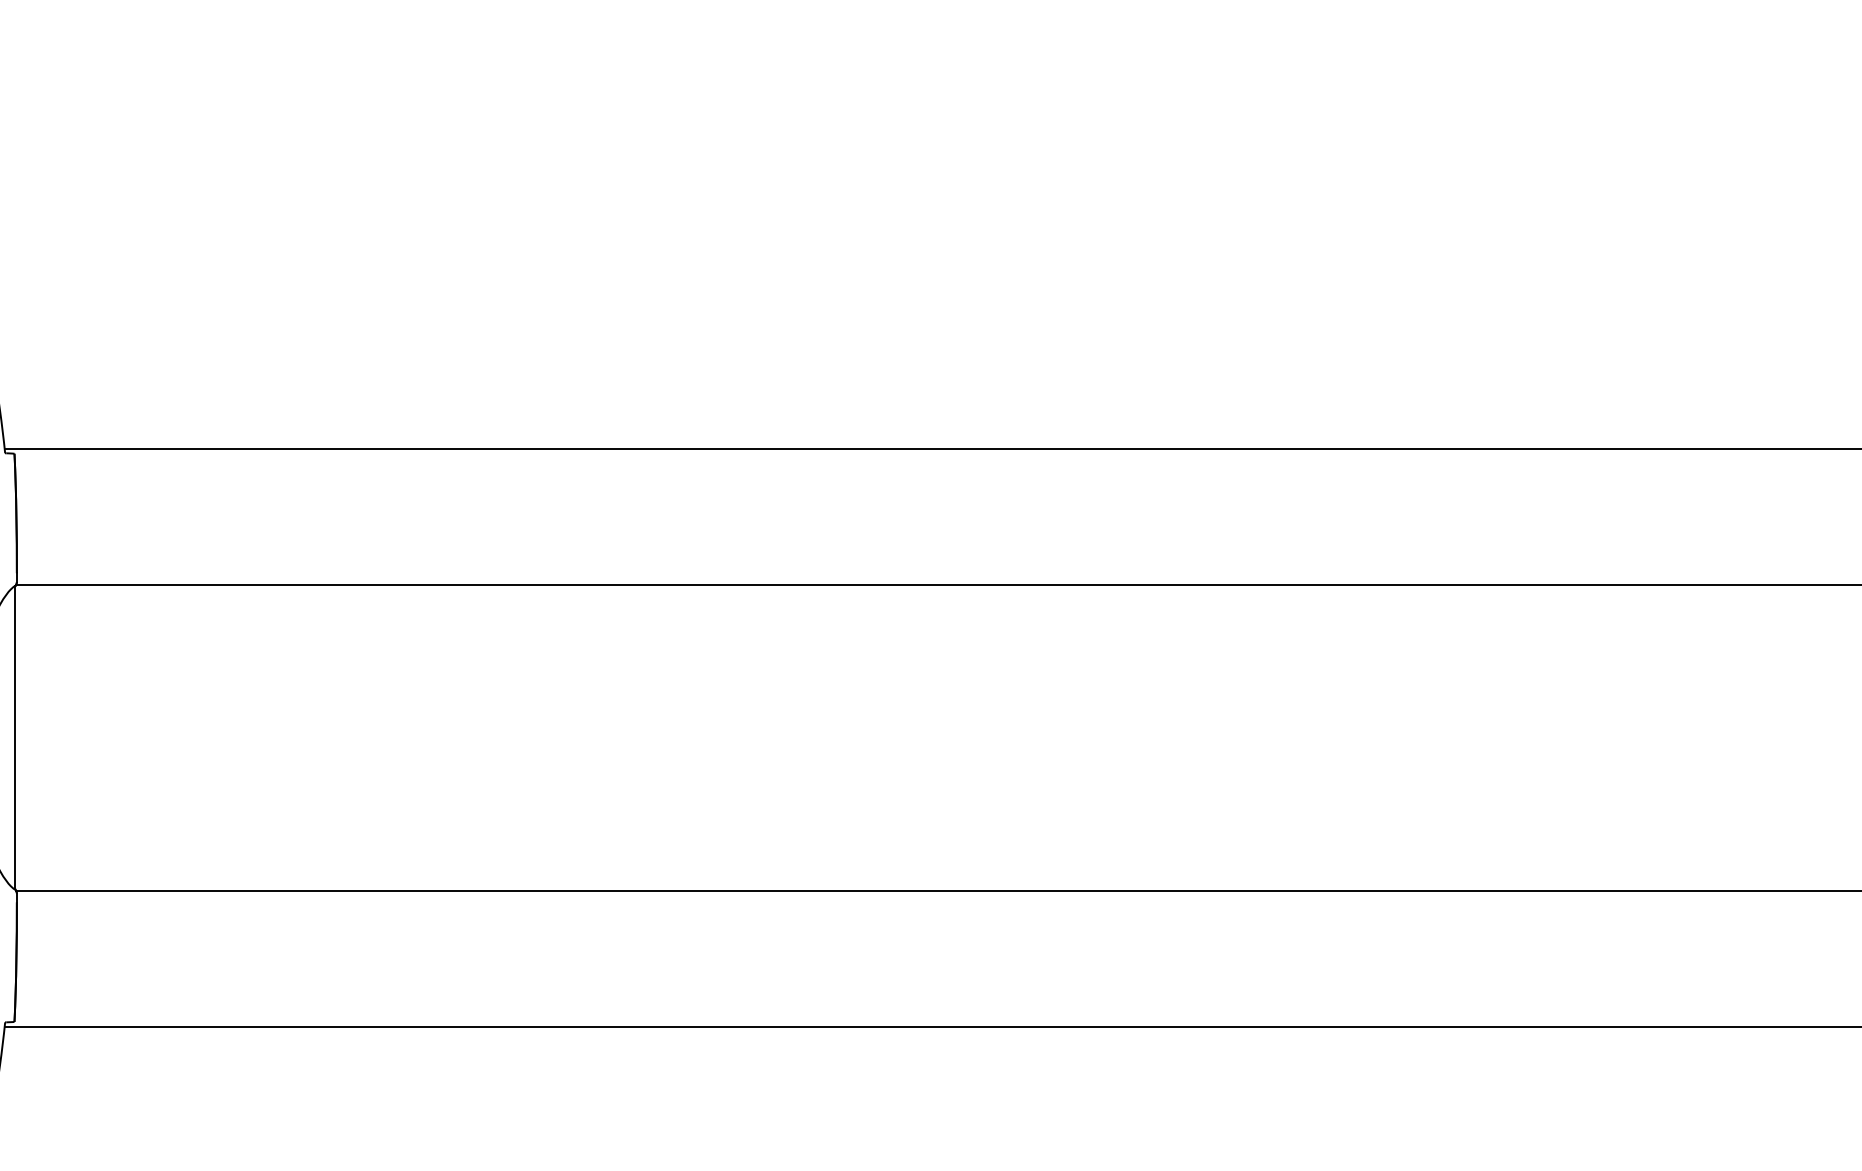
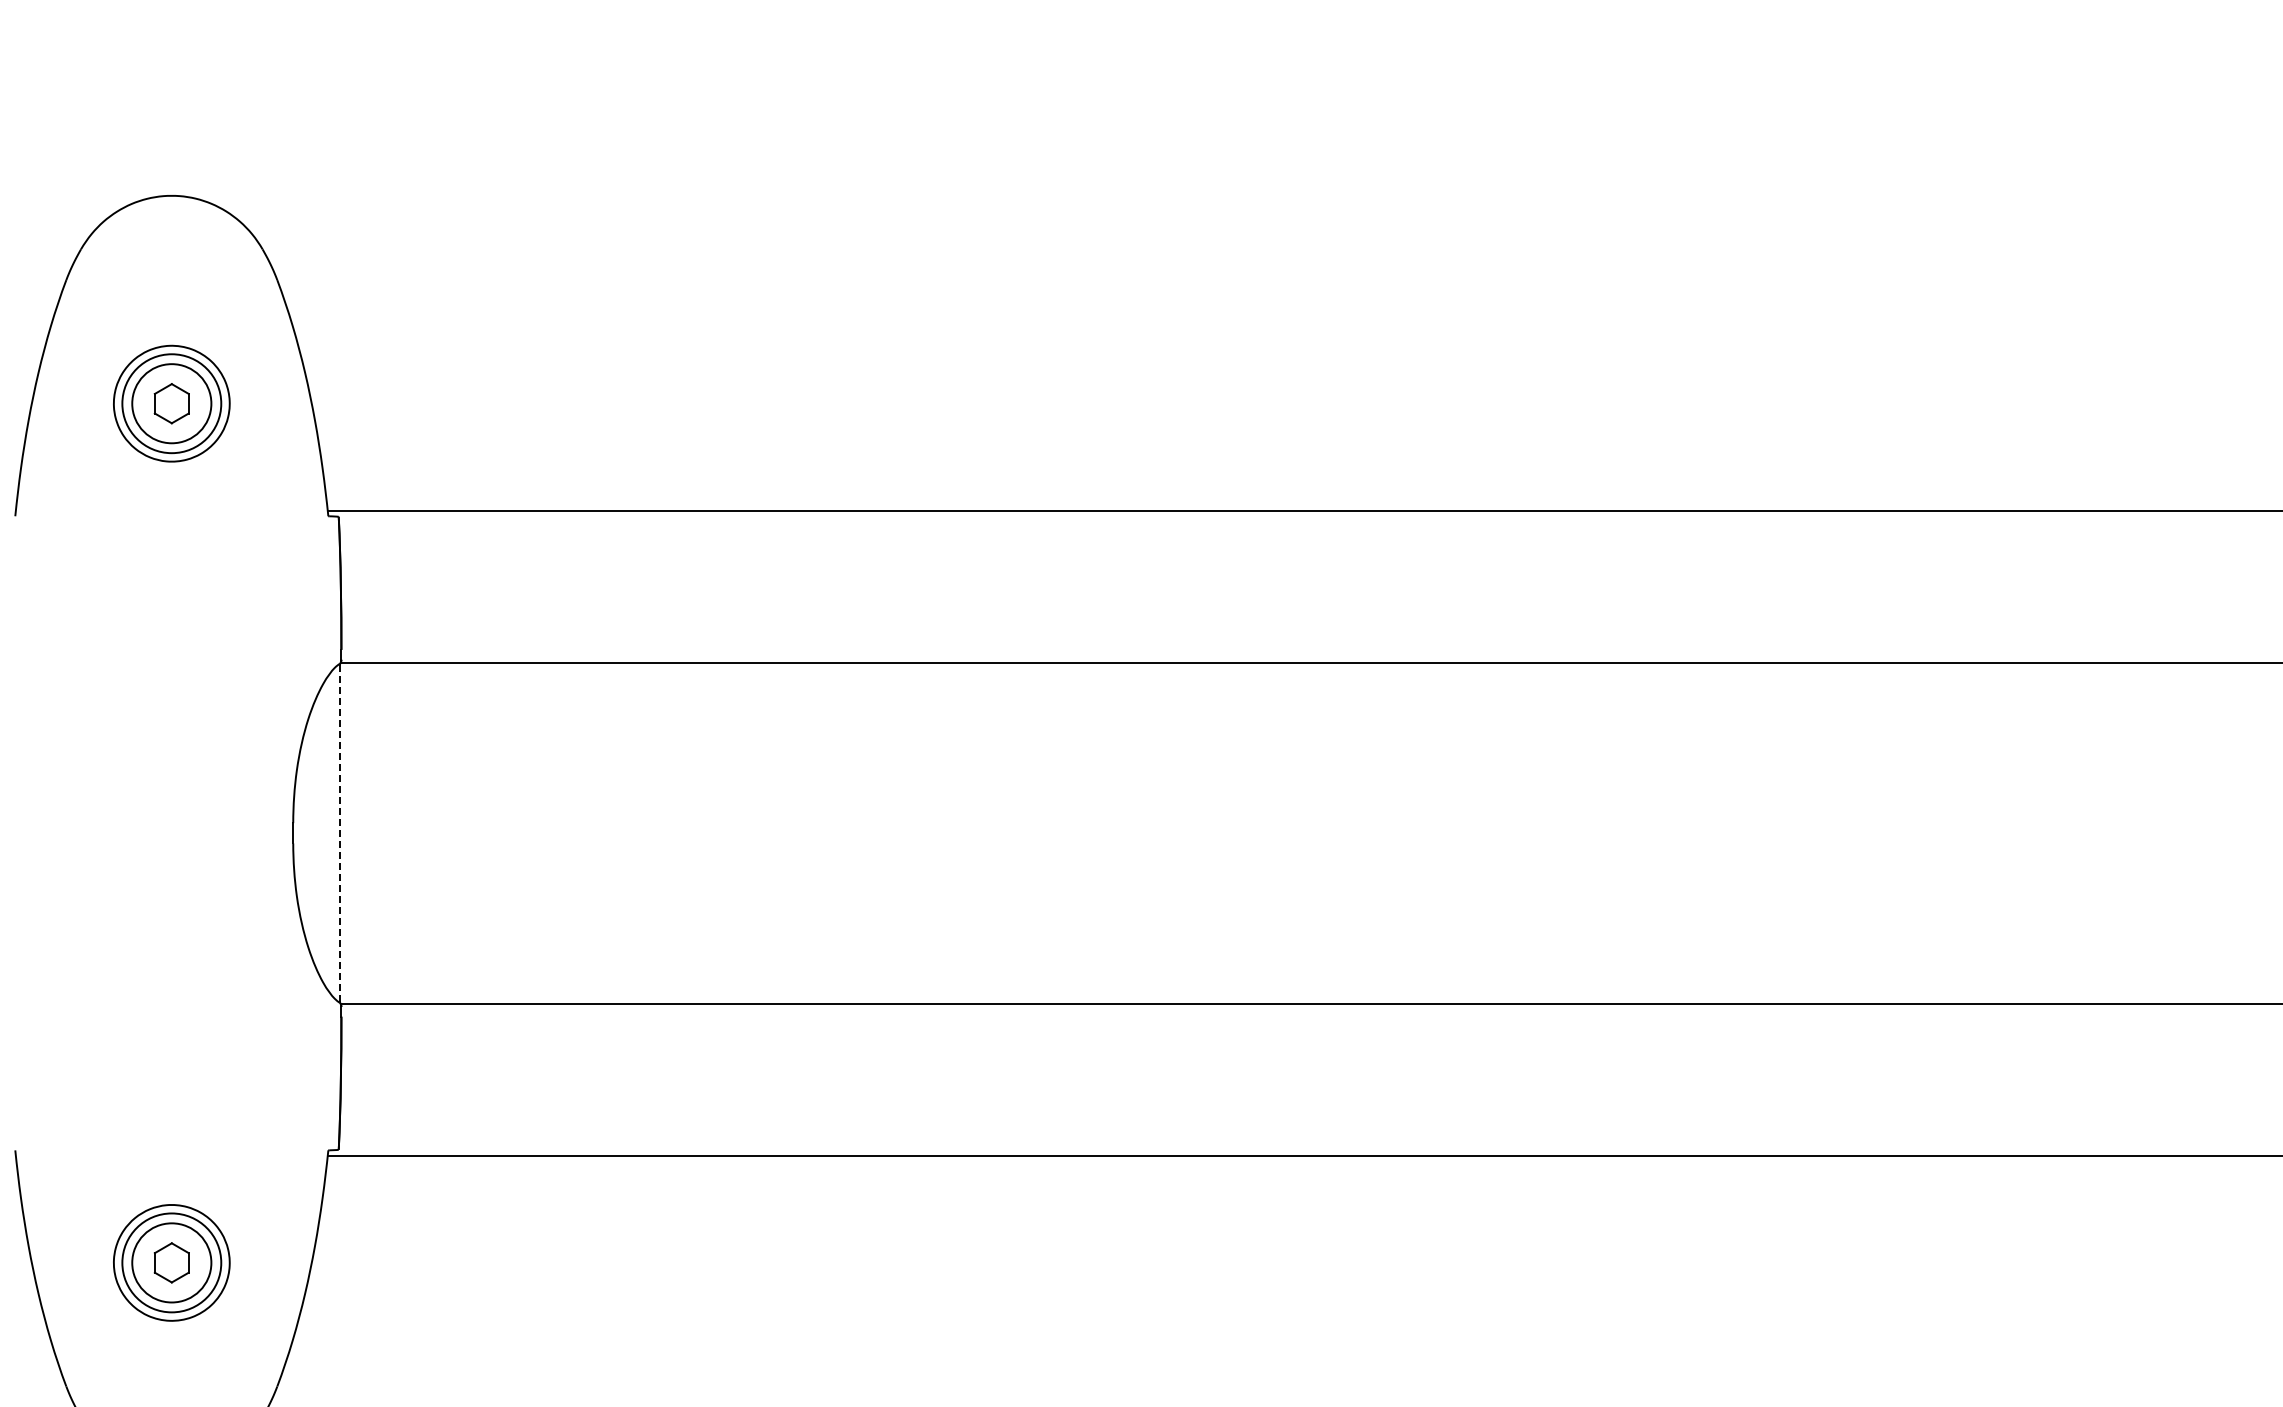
line: (15, 737) -> (339, 833), solid -> dashed

